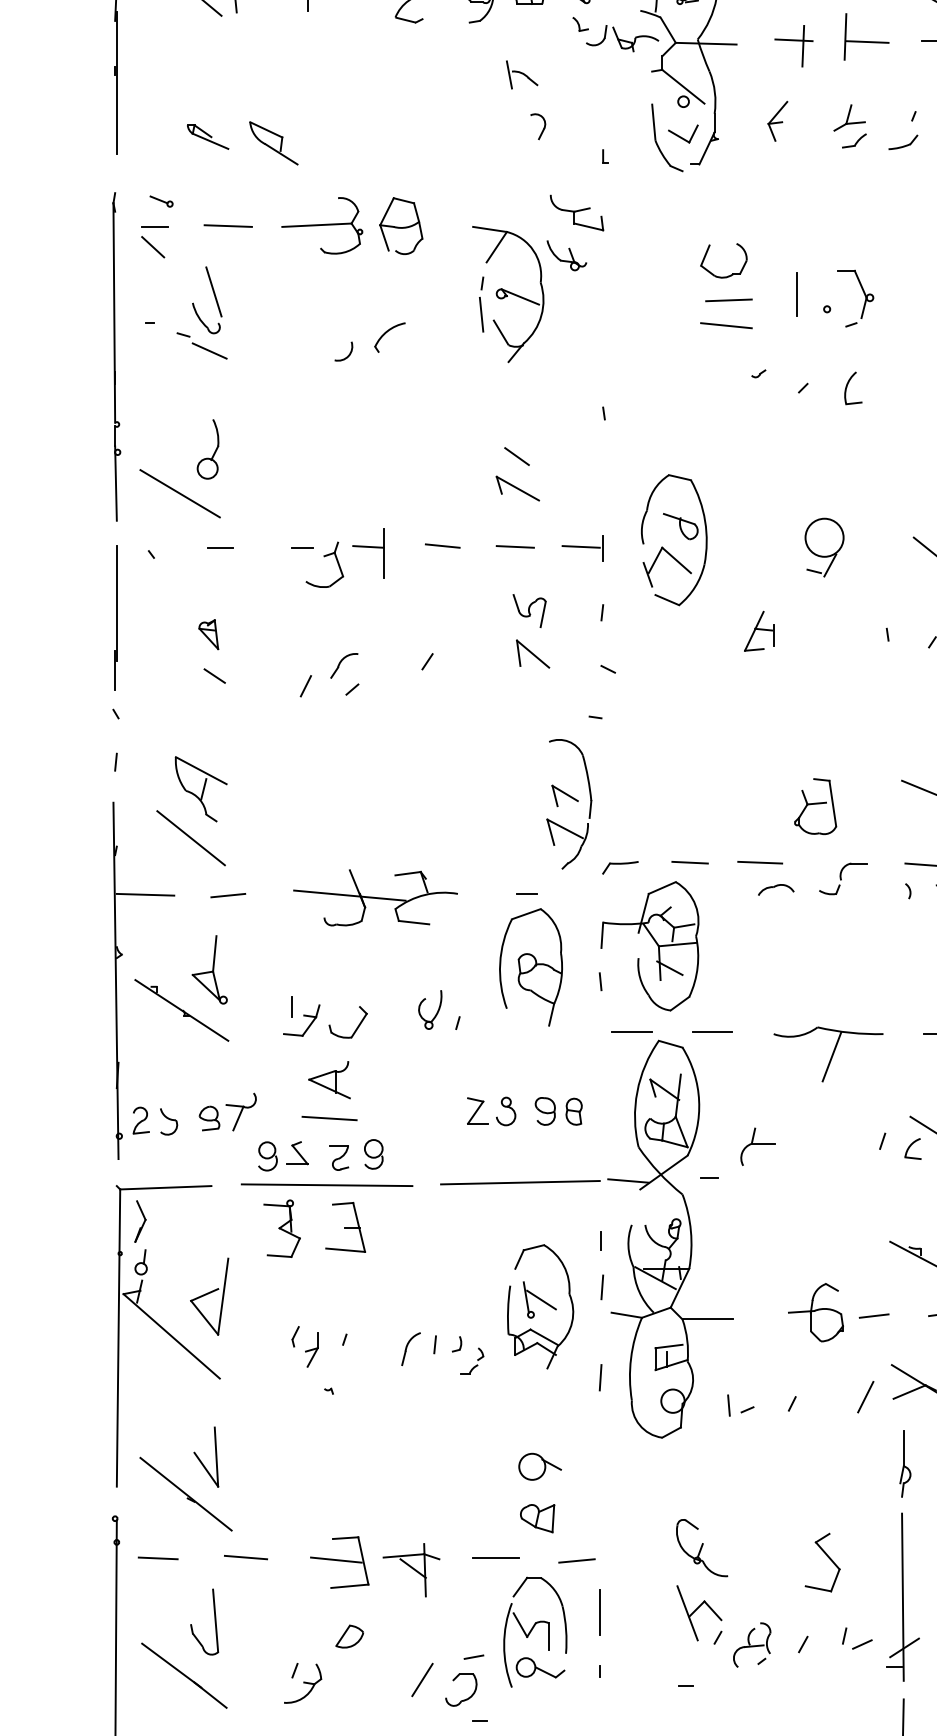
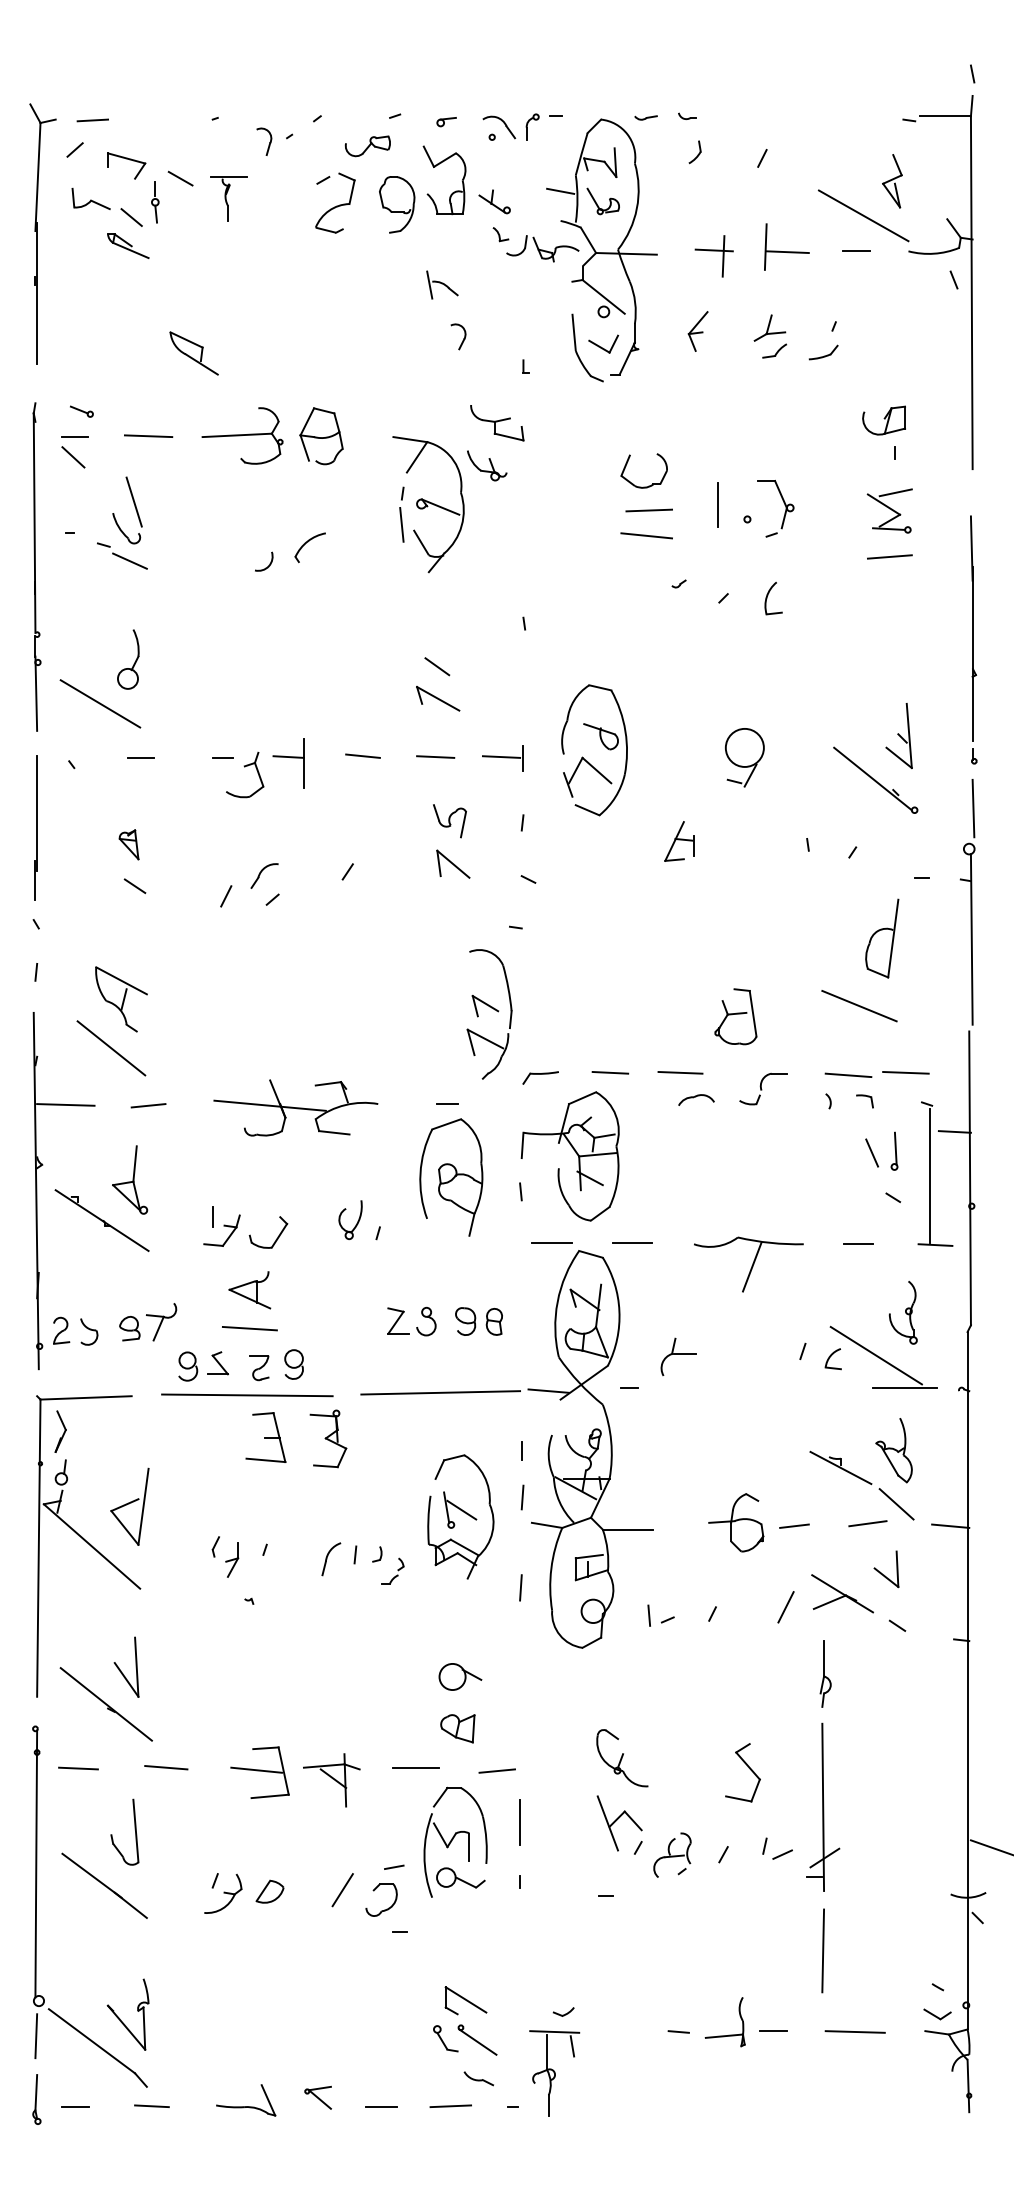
part: (208, 136) -> (128, 245), moved
part: (282, 1228) -> (328, 1438), moved
part: (349, 1636) -> (269, 1891), moved

